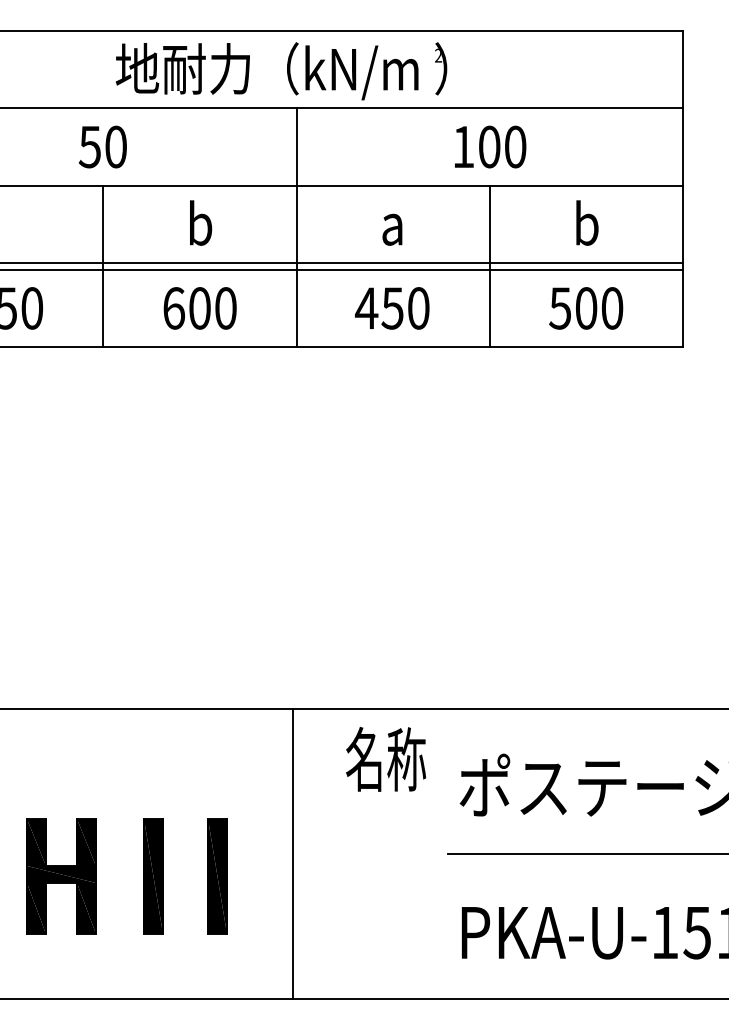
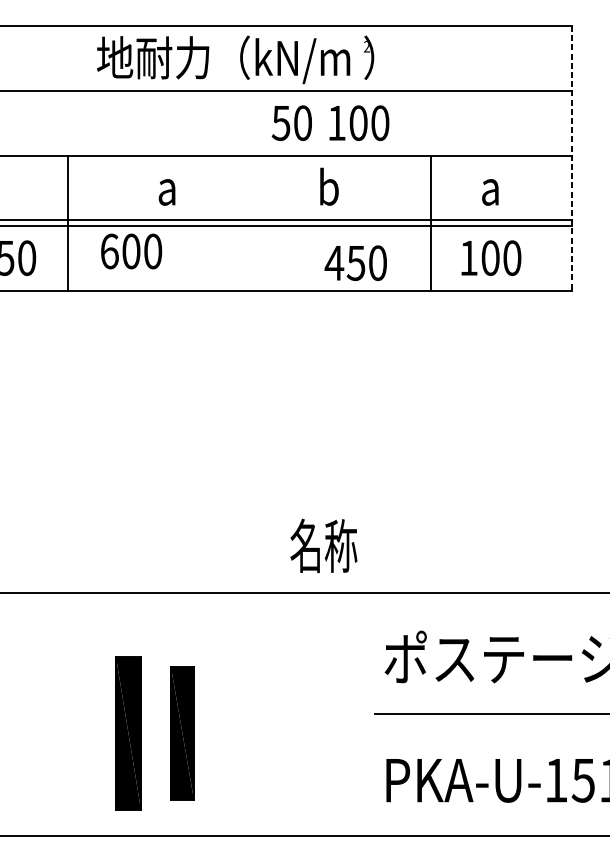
text: (102, 146) -> (291, 122), moved
text: (490, 146) -> (359, 122), moved
line: (683, 189) -> (571, 158), solid -> dashed
text: (200, 222) -> (167, 186), b -> a
text: (393, 222) -> (329, 186), a -> b
text: (587, 222) -> (491, 186), b -> a
line: (296, 227) -> (248, 190), removed
line: (103, 266) -> (68, 223), moved
line: (489, 266) -> (430, 223), moved
text: (199, 308) -> (131, 251), moved
text: (392, 308) -> (356, 263), moved
text: (559, 308) -> (468, 258), 500 -> 100
text: (386, 758) -> (324, 545), moved
line: (292, 853) -> (244, 714), removed
part: (61, 876) -> (51, 733), removed
part: (153, 876) -> (128, 733), size x1.6
part: (217, 876) -> (182, 733), size x1.4

